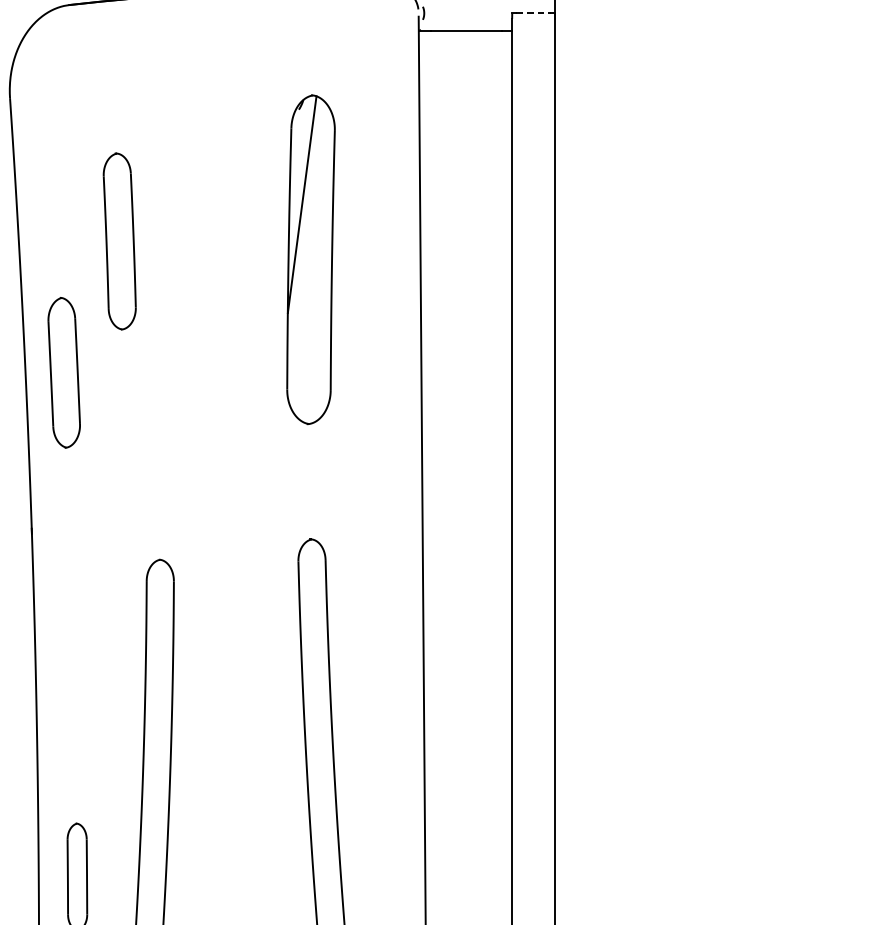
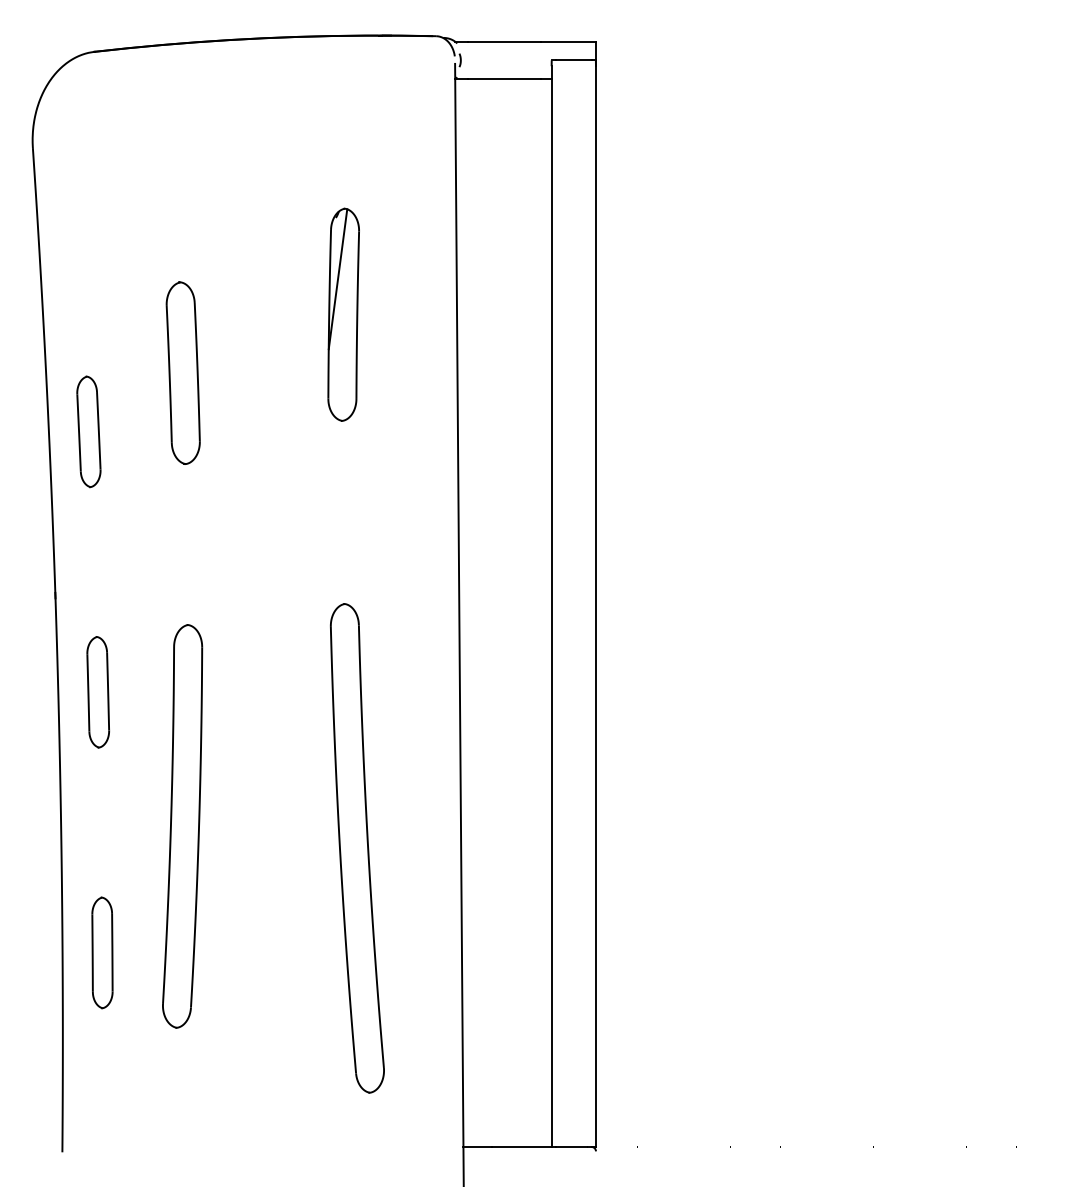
line: (533, 13) -> (573, 60), dashed -> solid
part: (119, 240) -> (182, 372), moved
part: (310, 259) -> (343, 314), size x0.62
part: (63, 372) -> (88, 431), size x0.71
part: (72, 625) -> (97, 692), added

